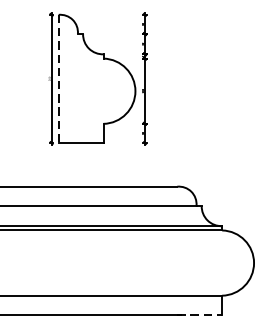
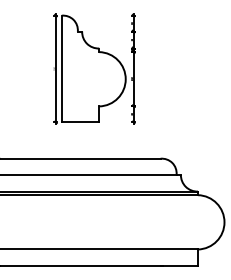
line: (58, 79) -> (61, 69), dashed -> solid
line: (200, 314) -> (179, 265), dashed -> solid

